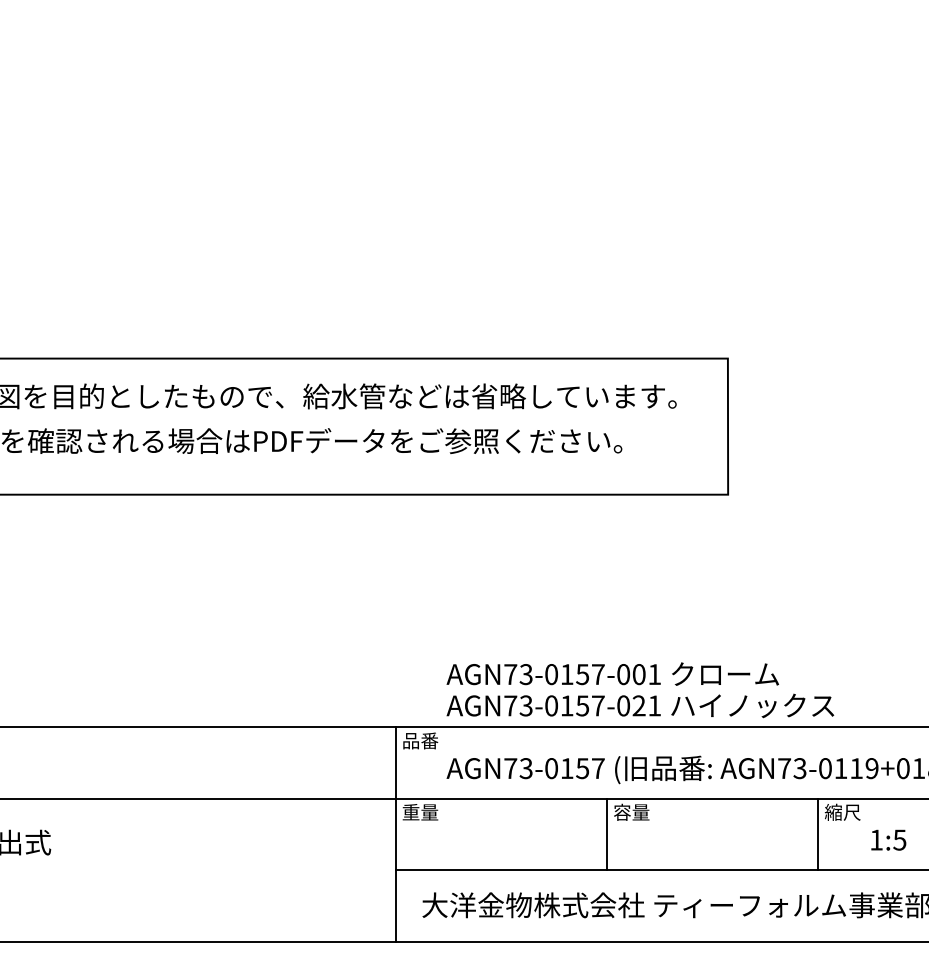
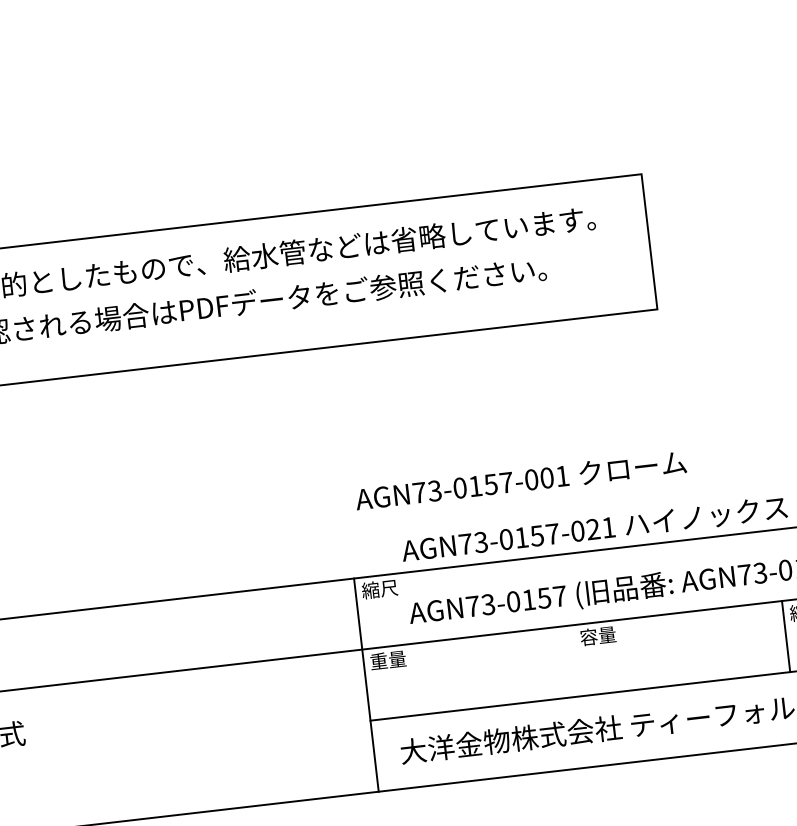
text: (612, 673) -> (520, 480), moved
text: (420, 740) -> (380, 588), 品番 -> 縮尺
line: (607, 834) -> (576, 660), removed

